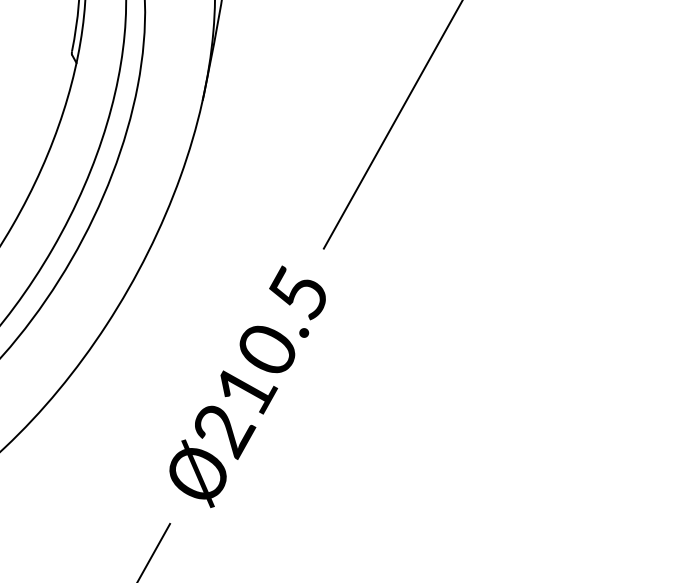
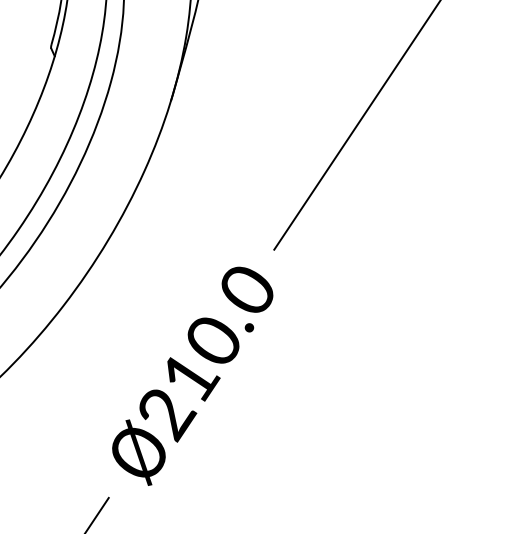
text: (297, 292) -> (246, 289), 210.5 -> 210.0

